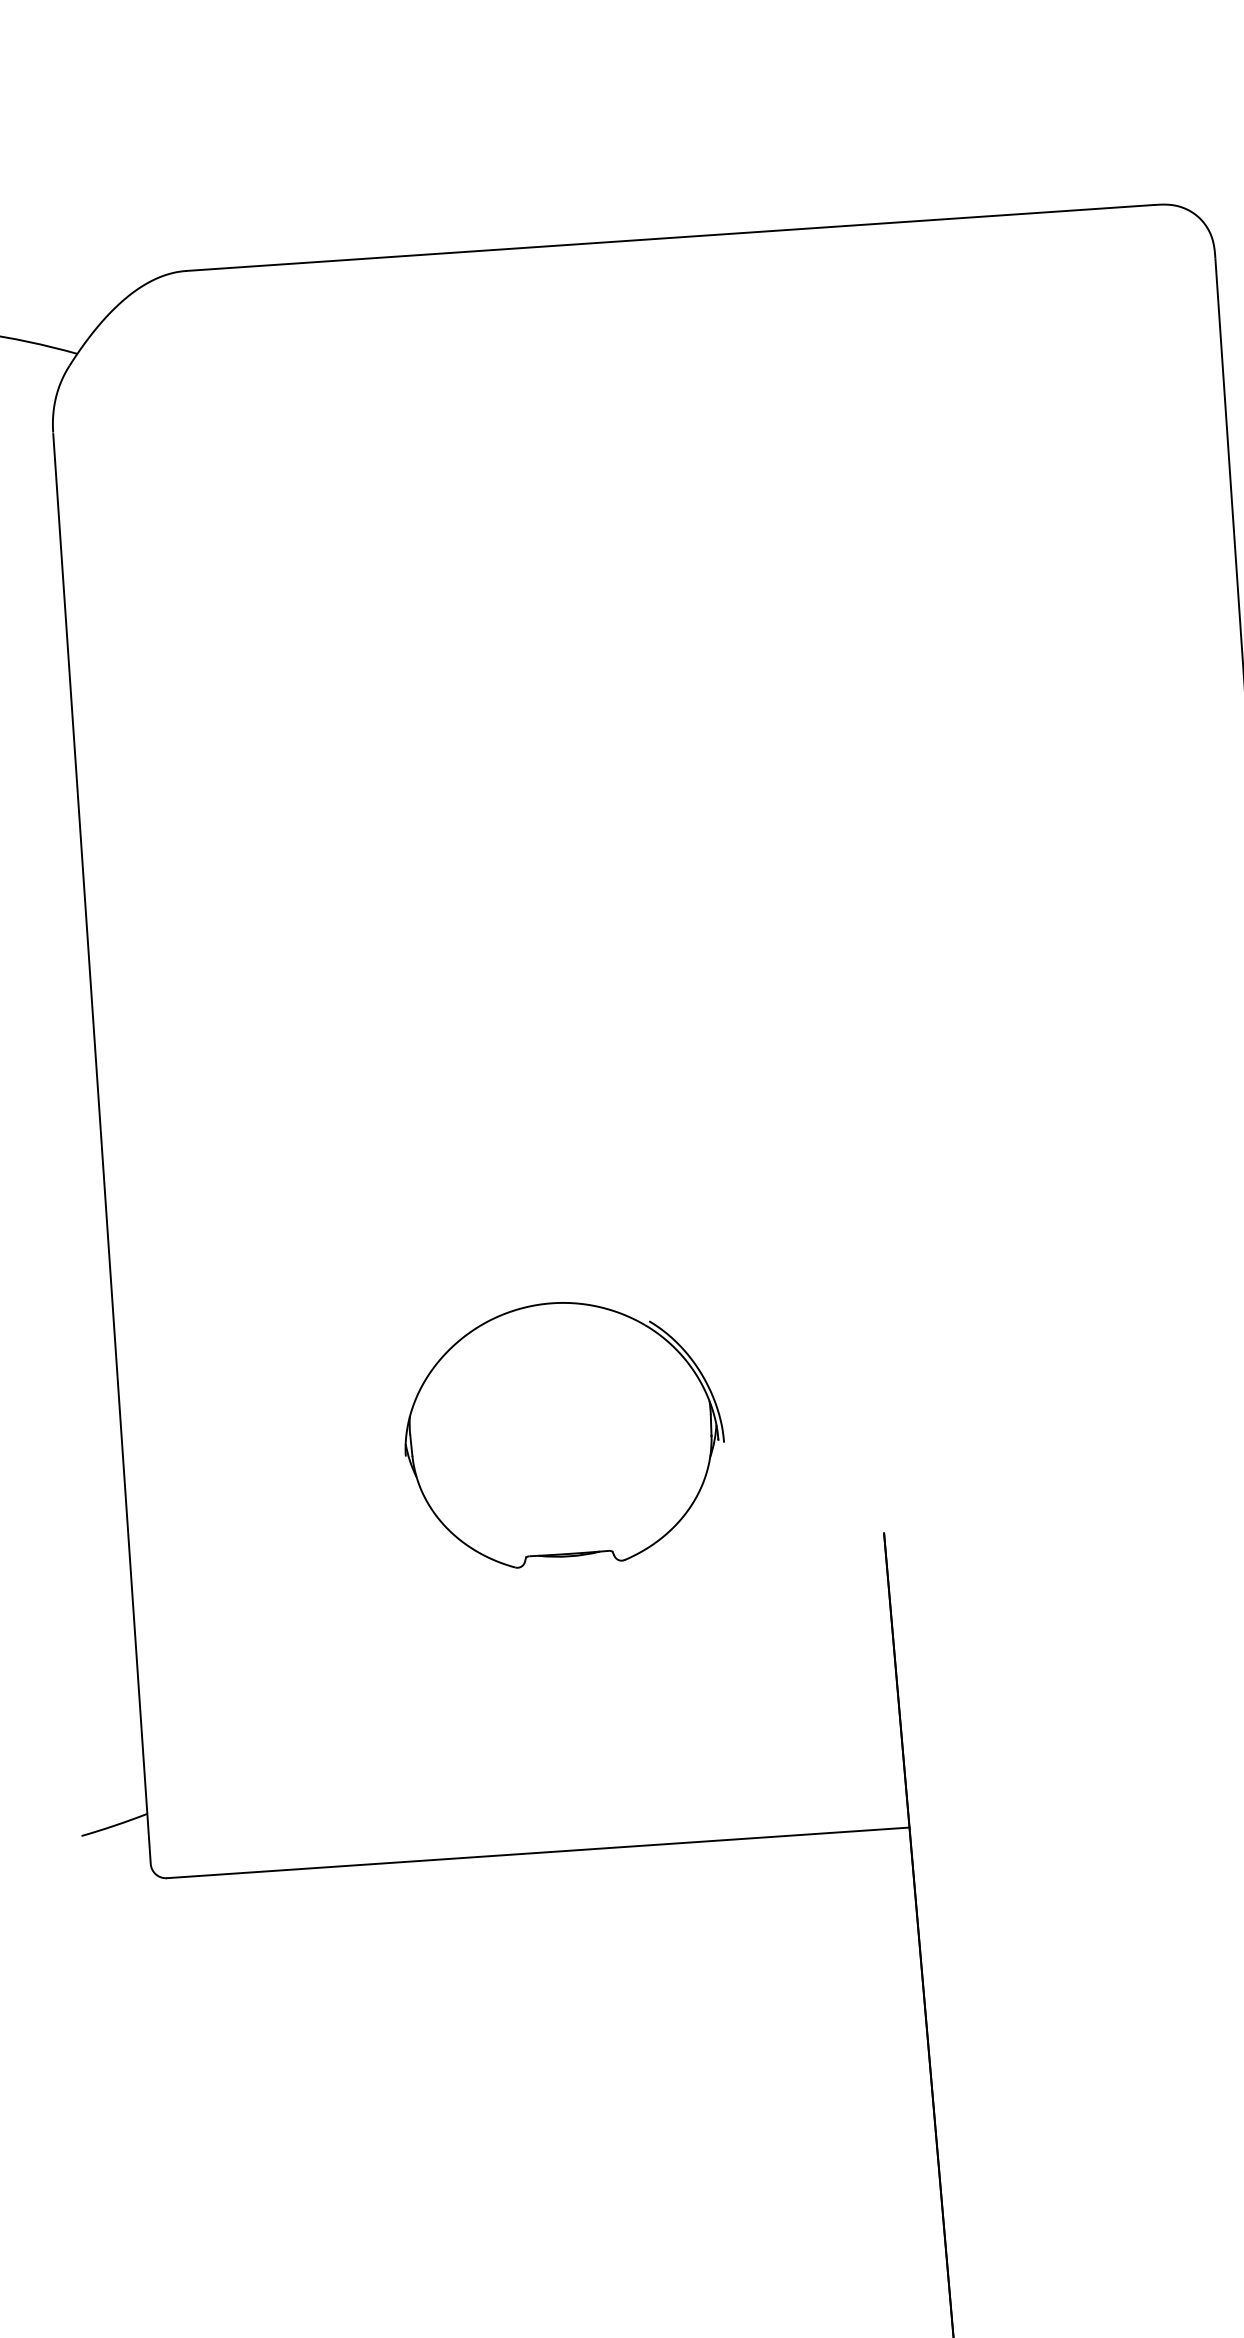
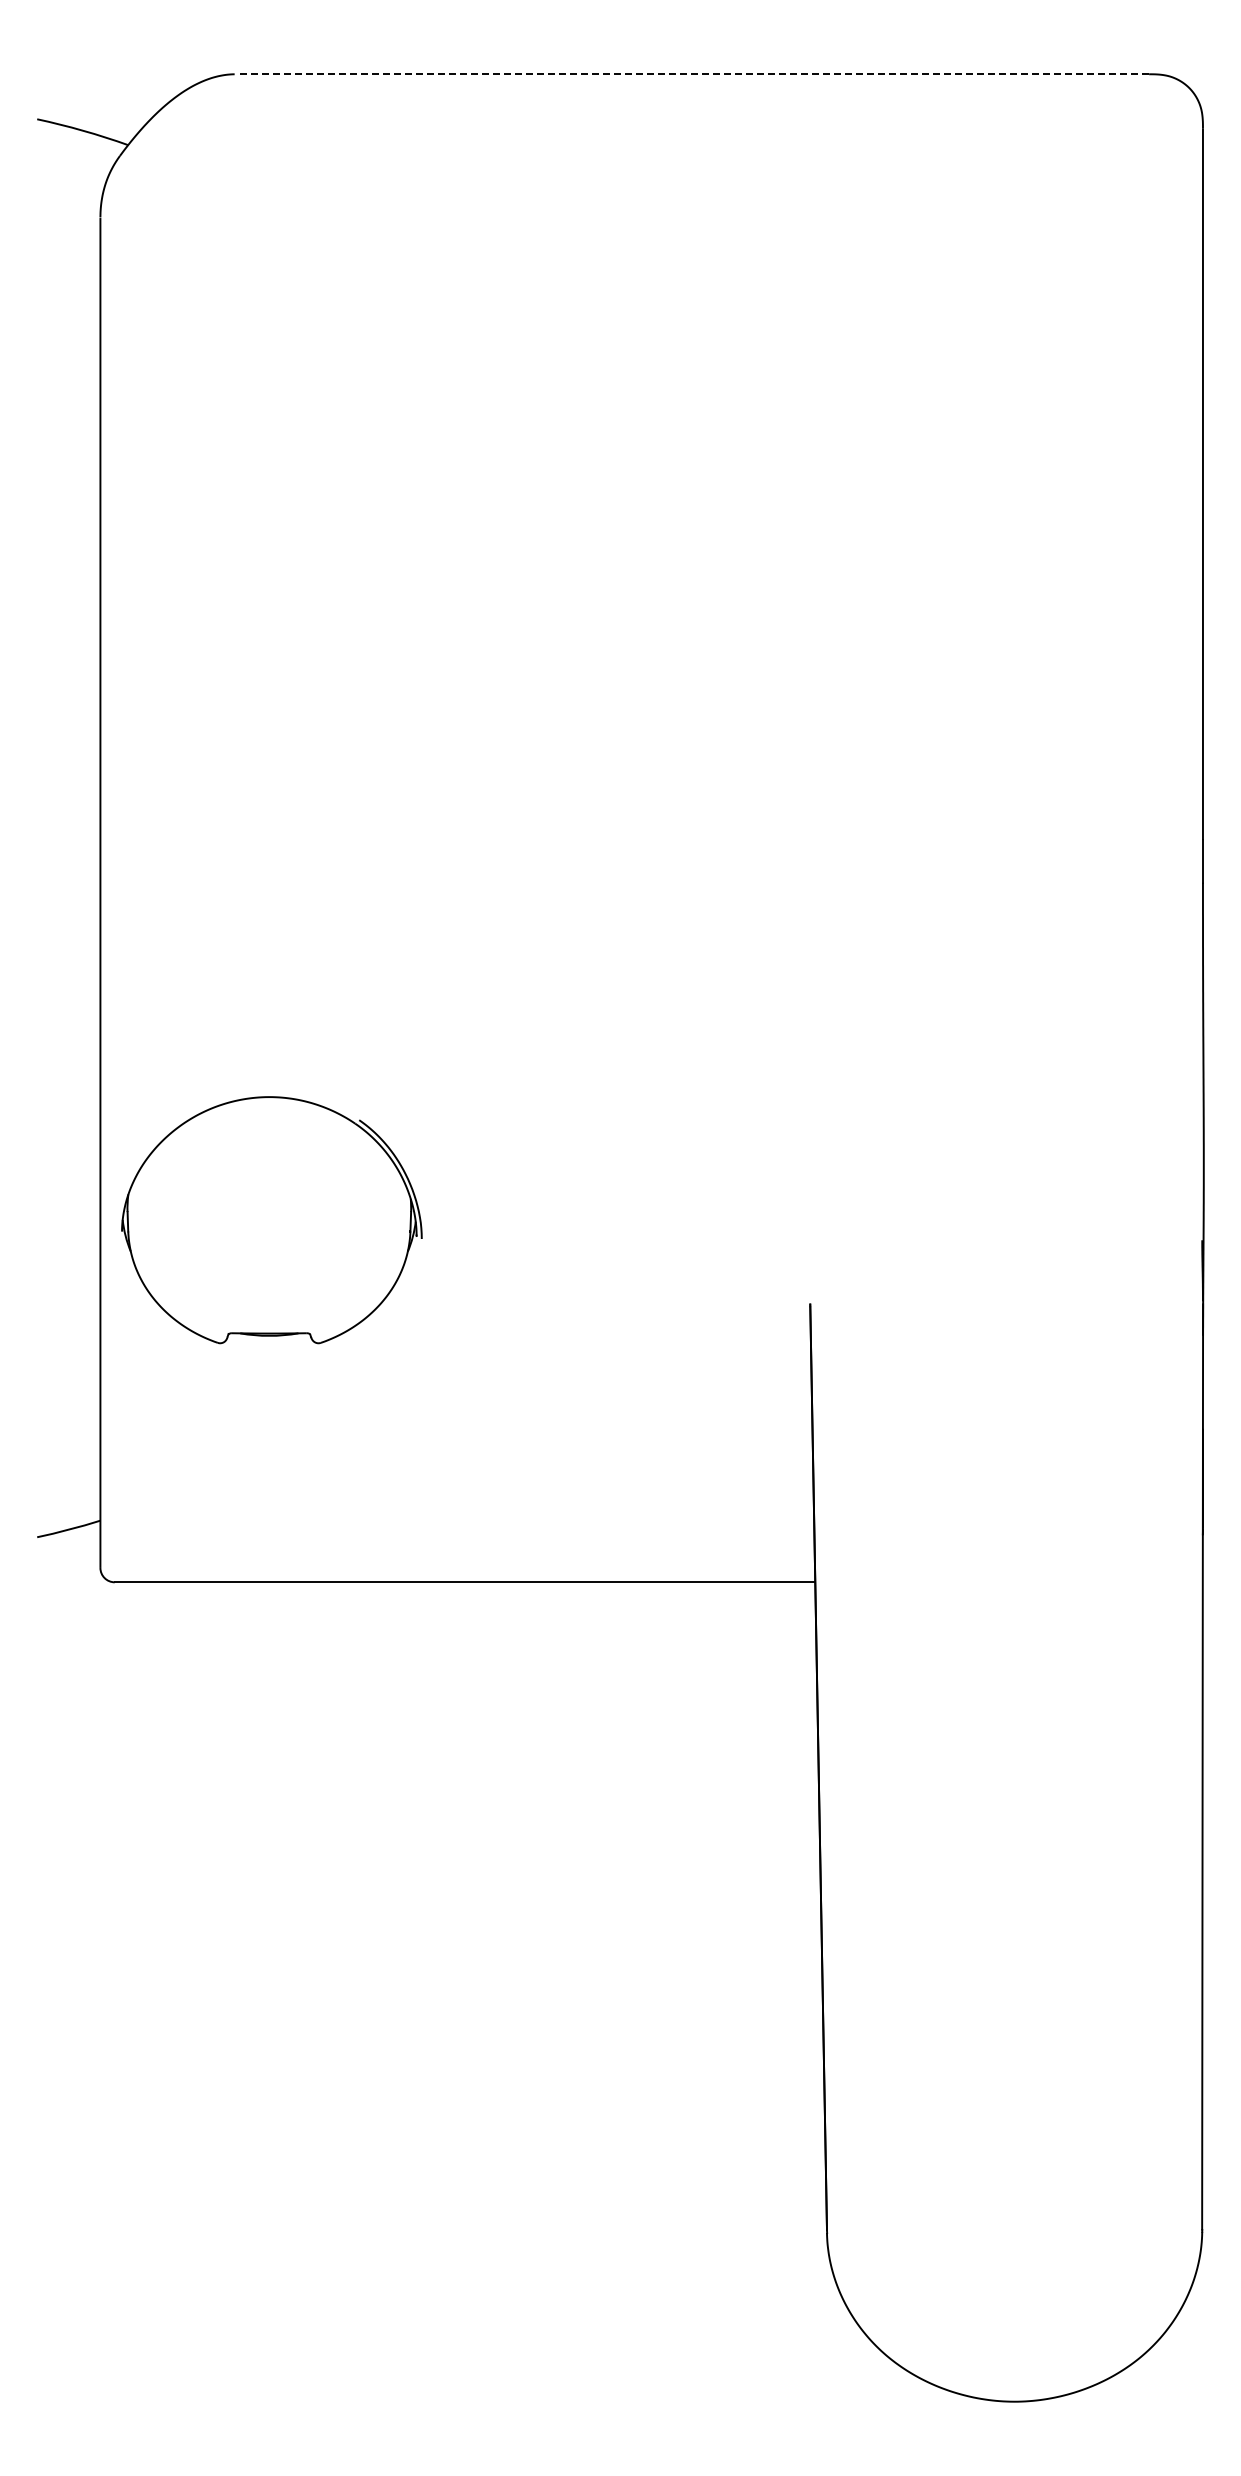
line: (670, 238) -> (692, 74), solid -> dashed
part: (563, 1433) -> (271, 1220), moved

